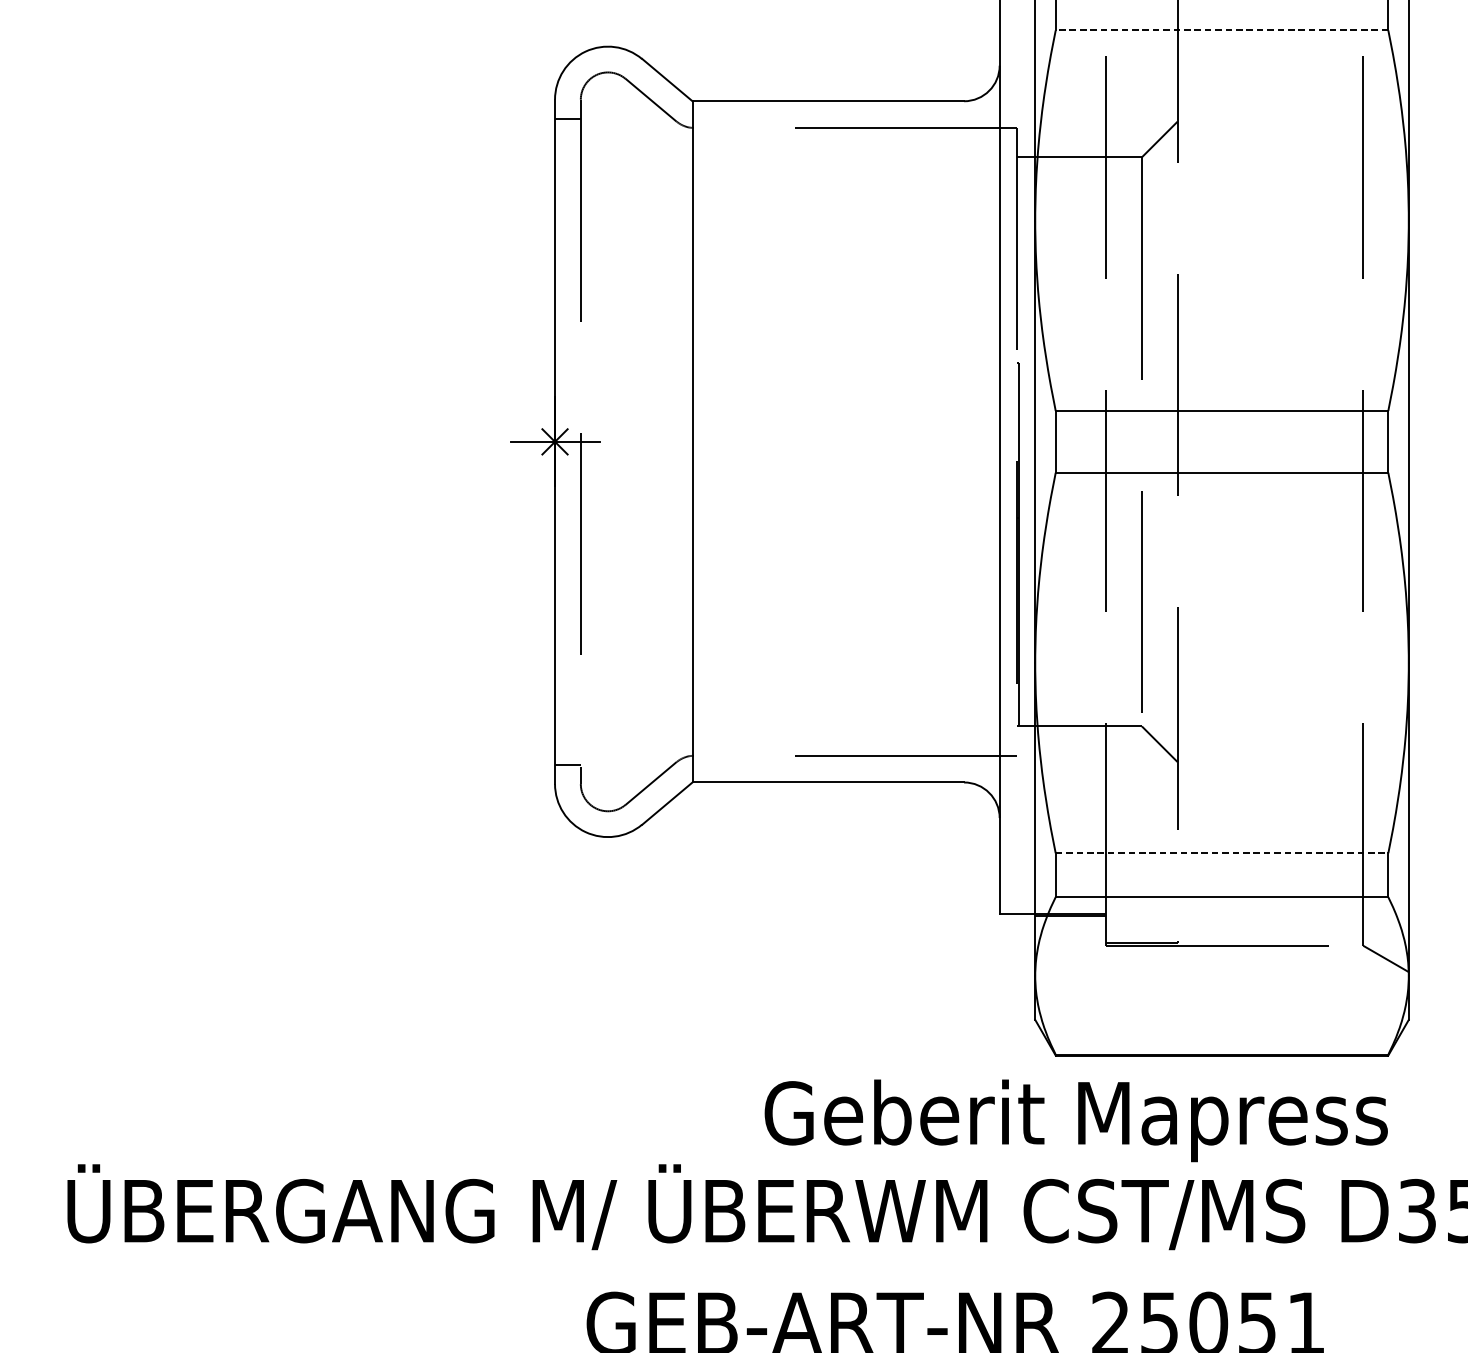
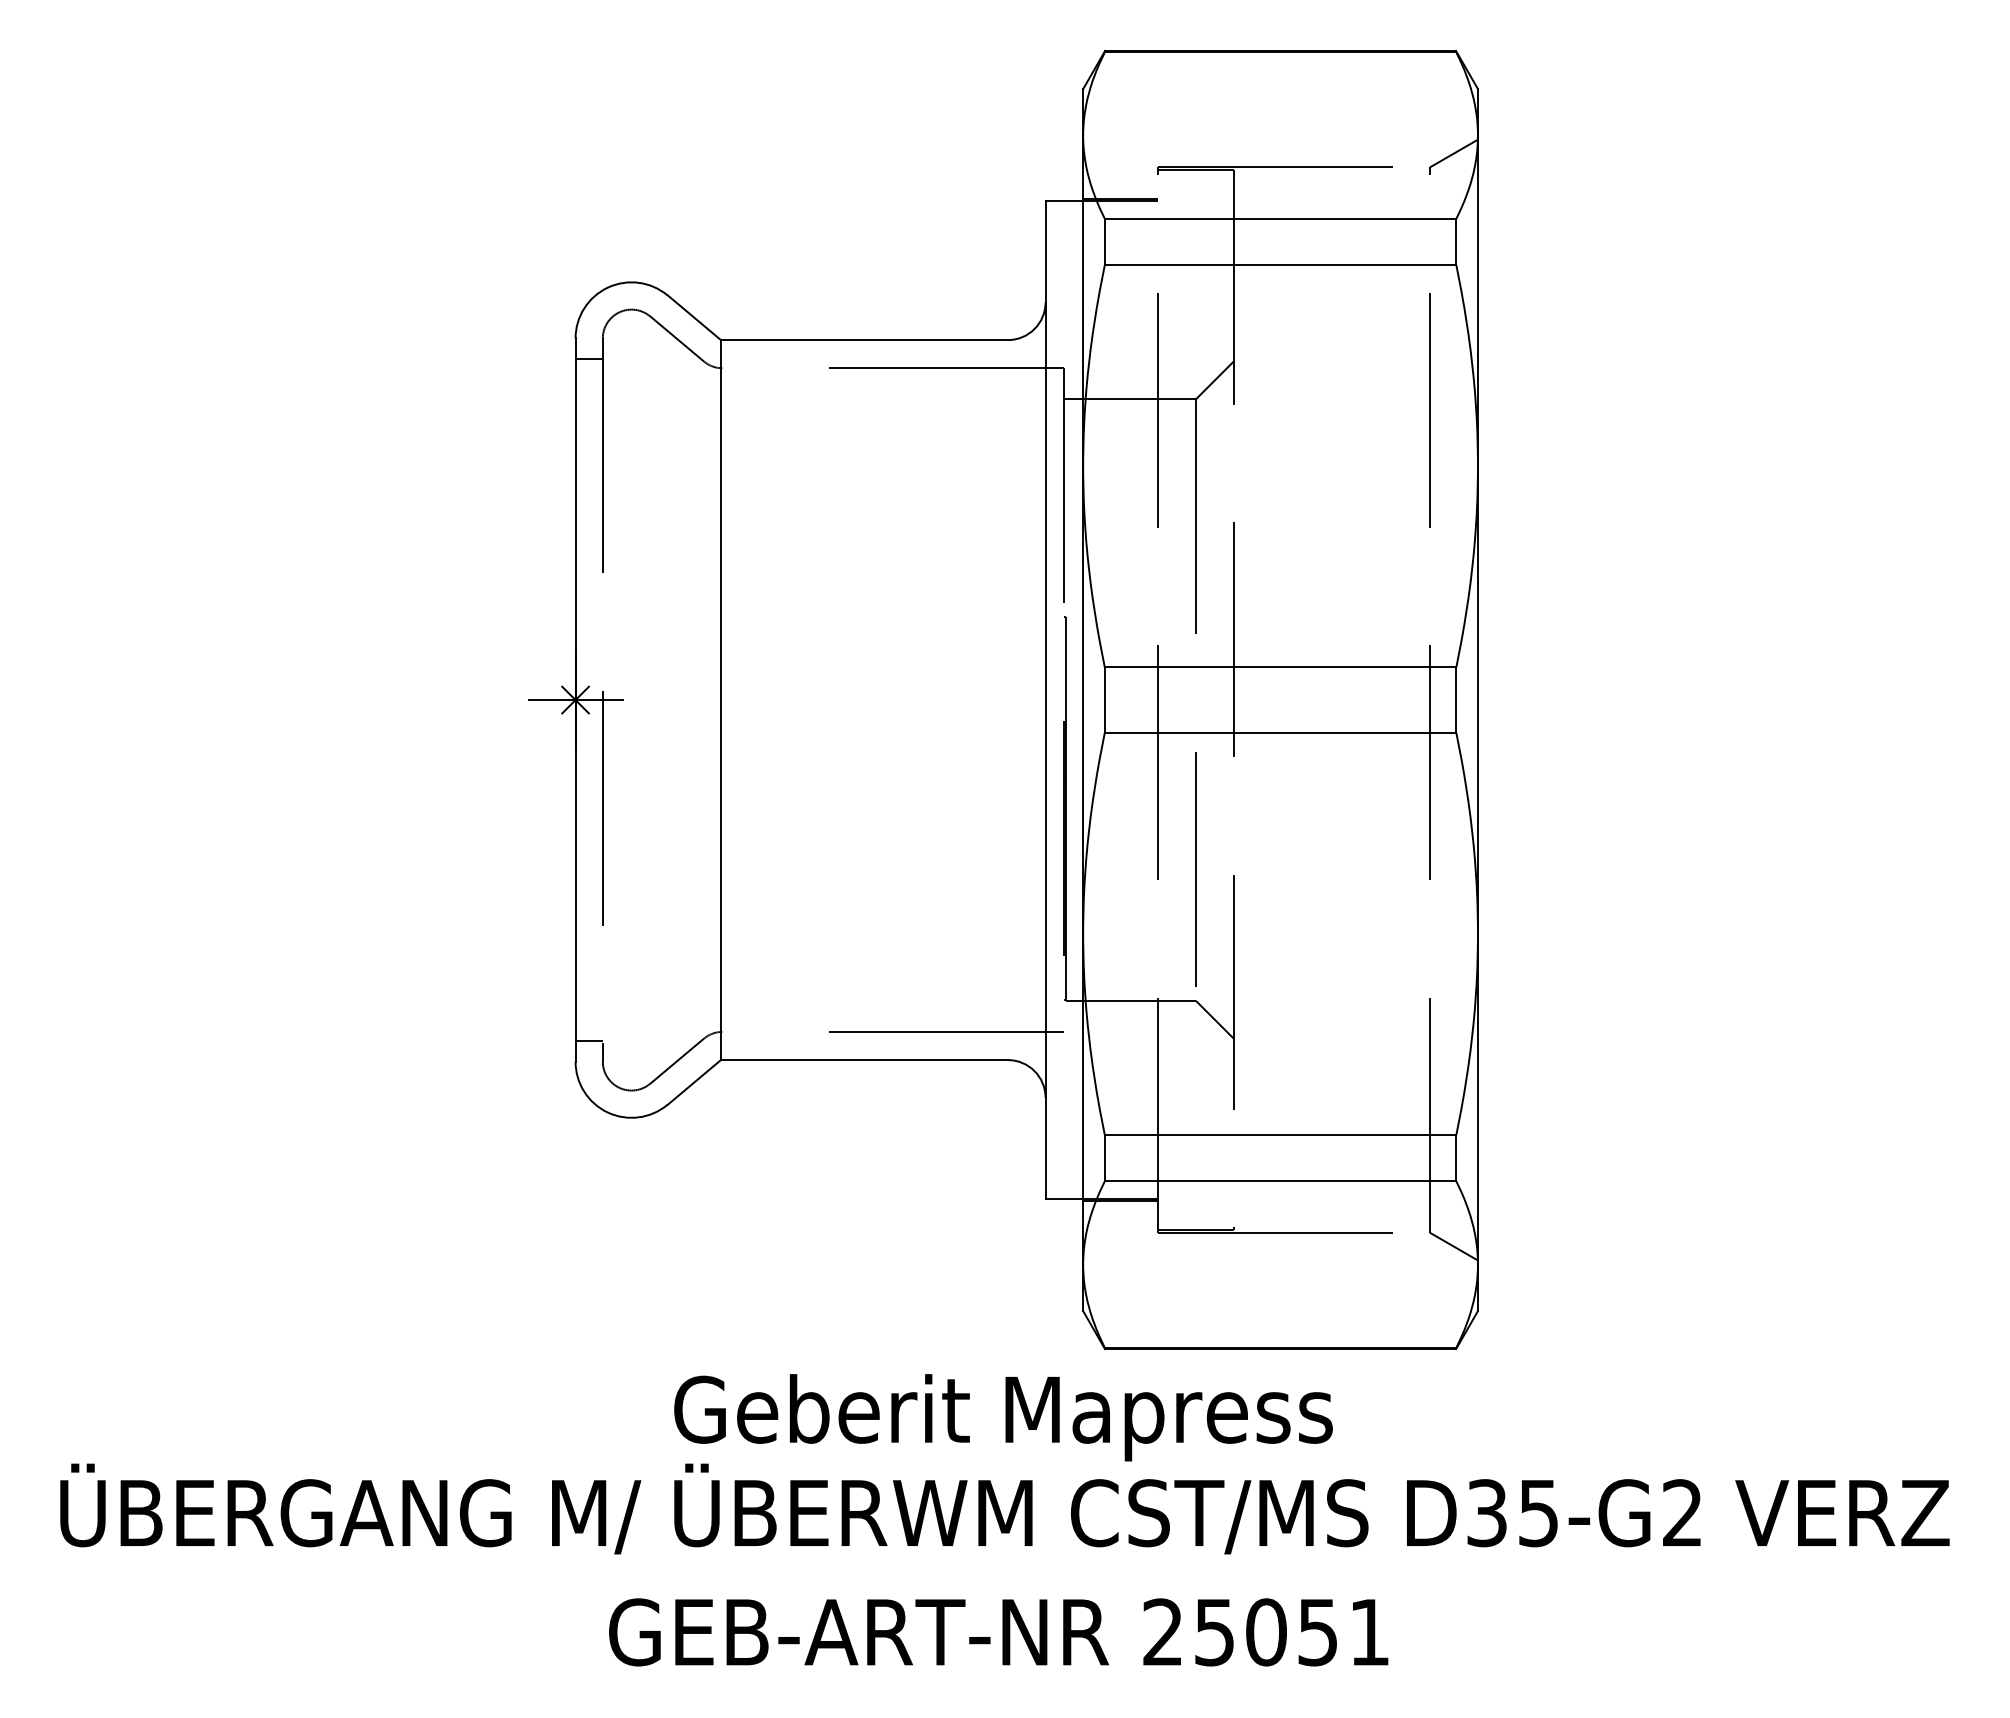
line: (1221, 30) -> (1280, 265), dashed -> solid
line: (1221, 852) -> (1280, 1134), dashed -> solid
text: (1076, 1120) -> (1003, 1417), moved

